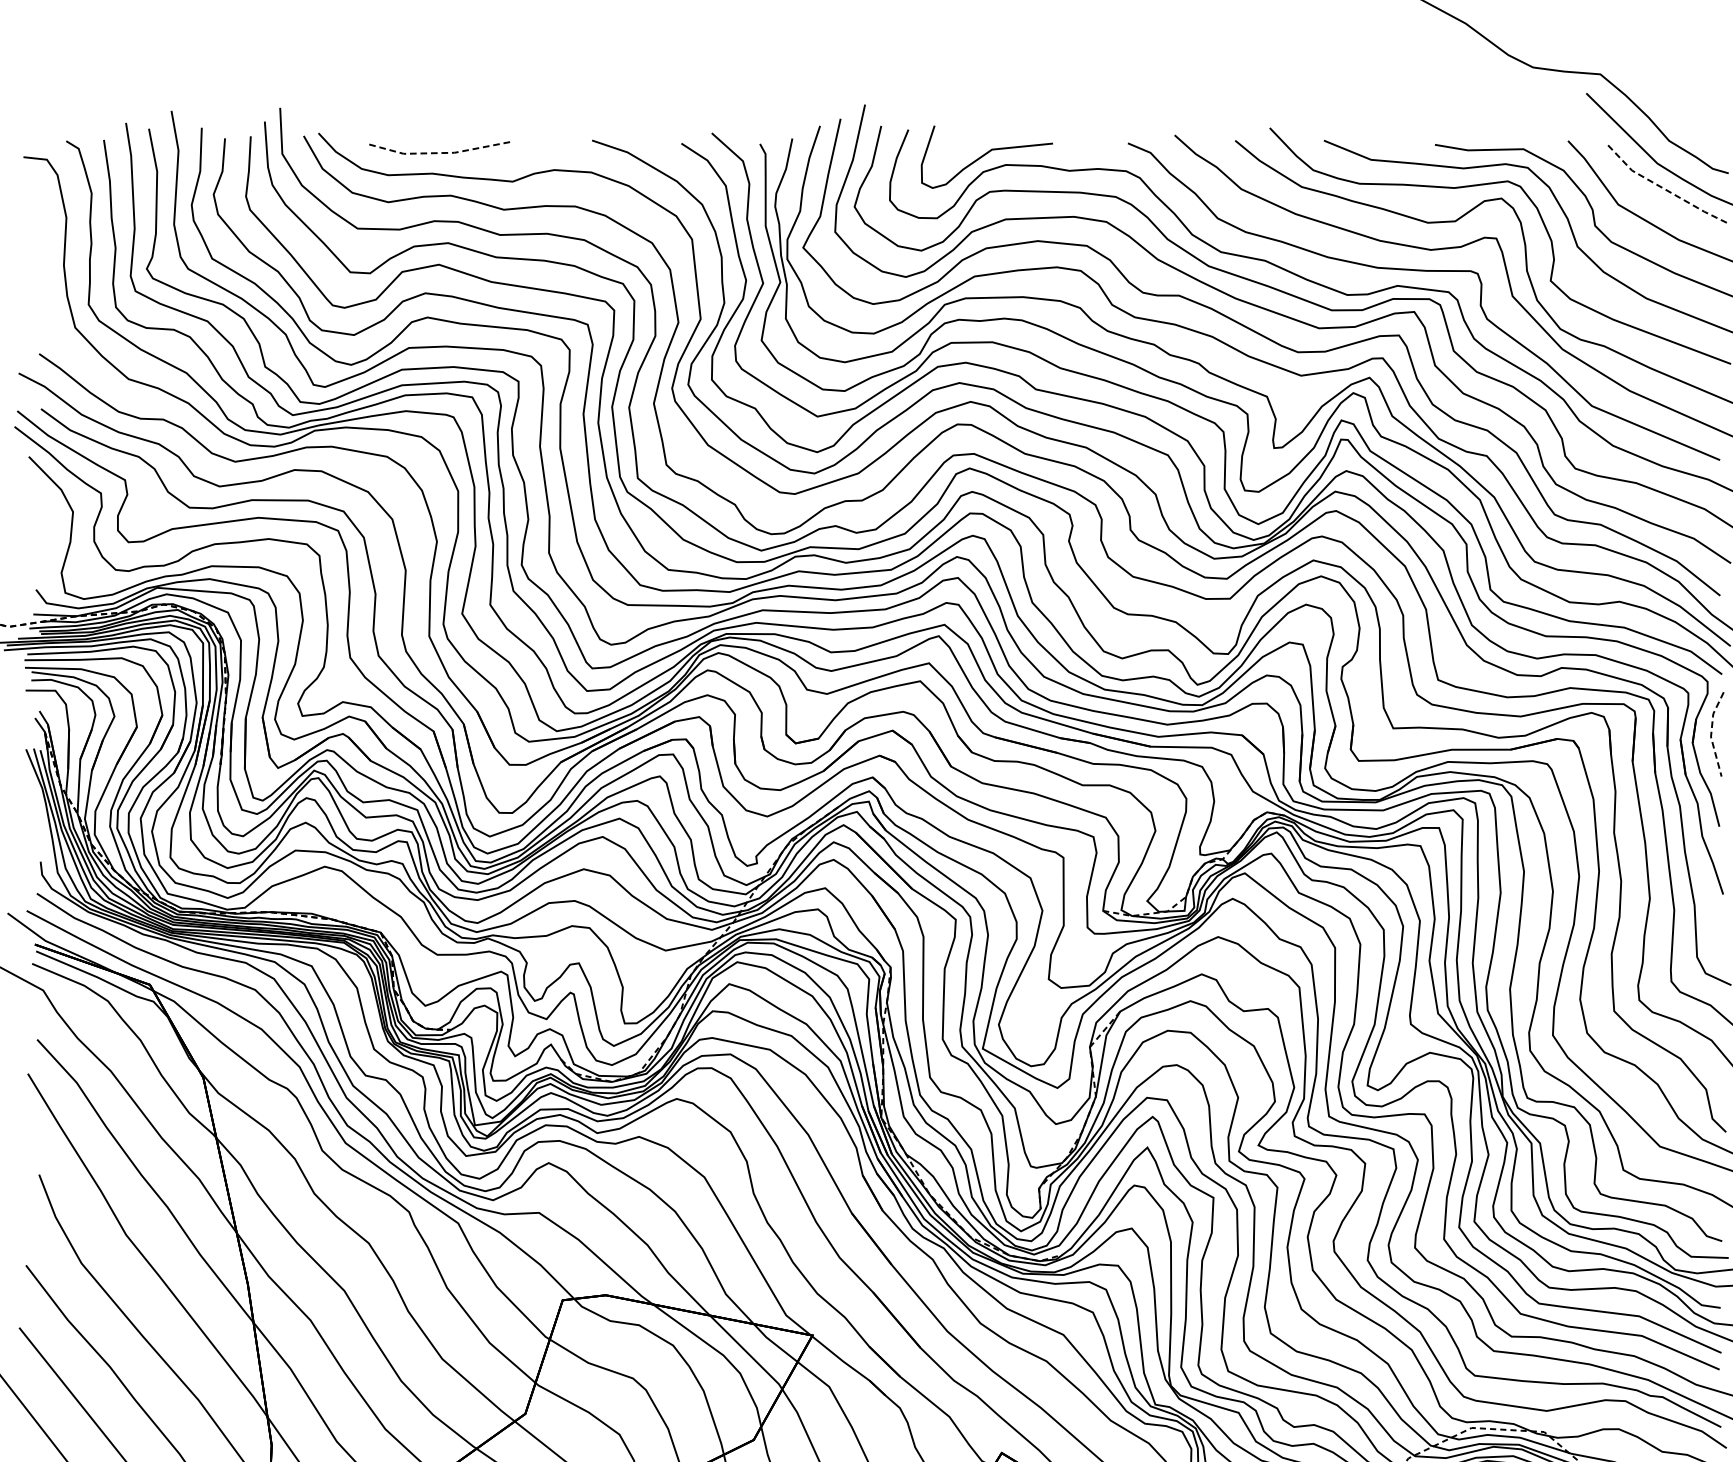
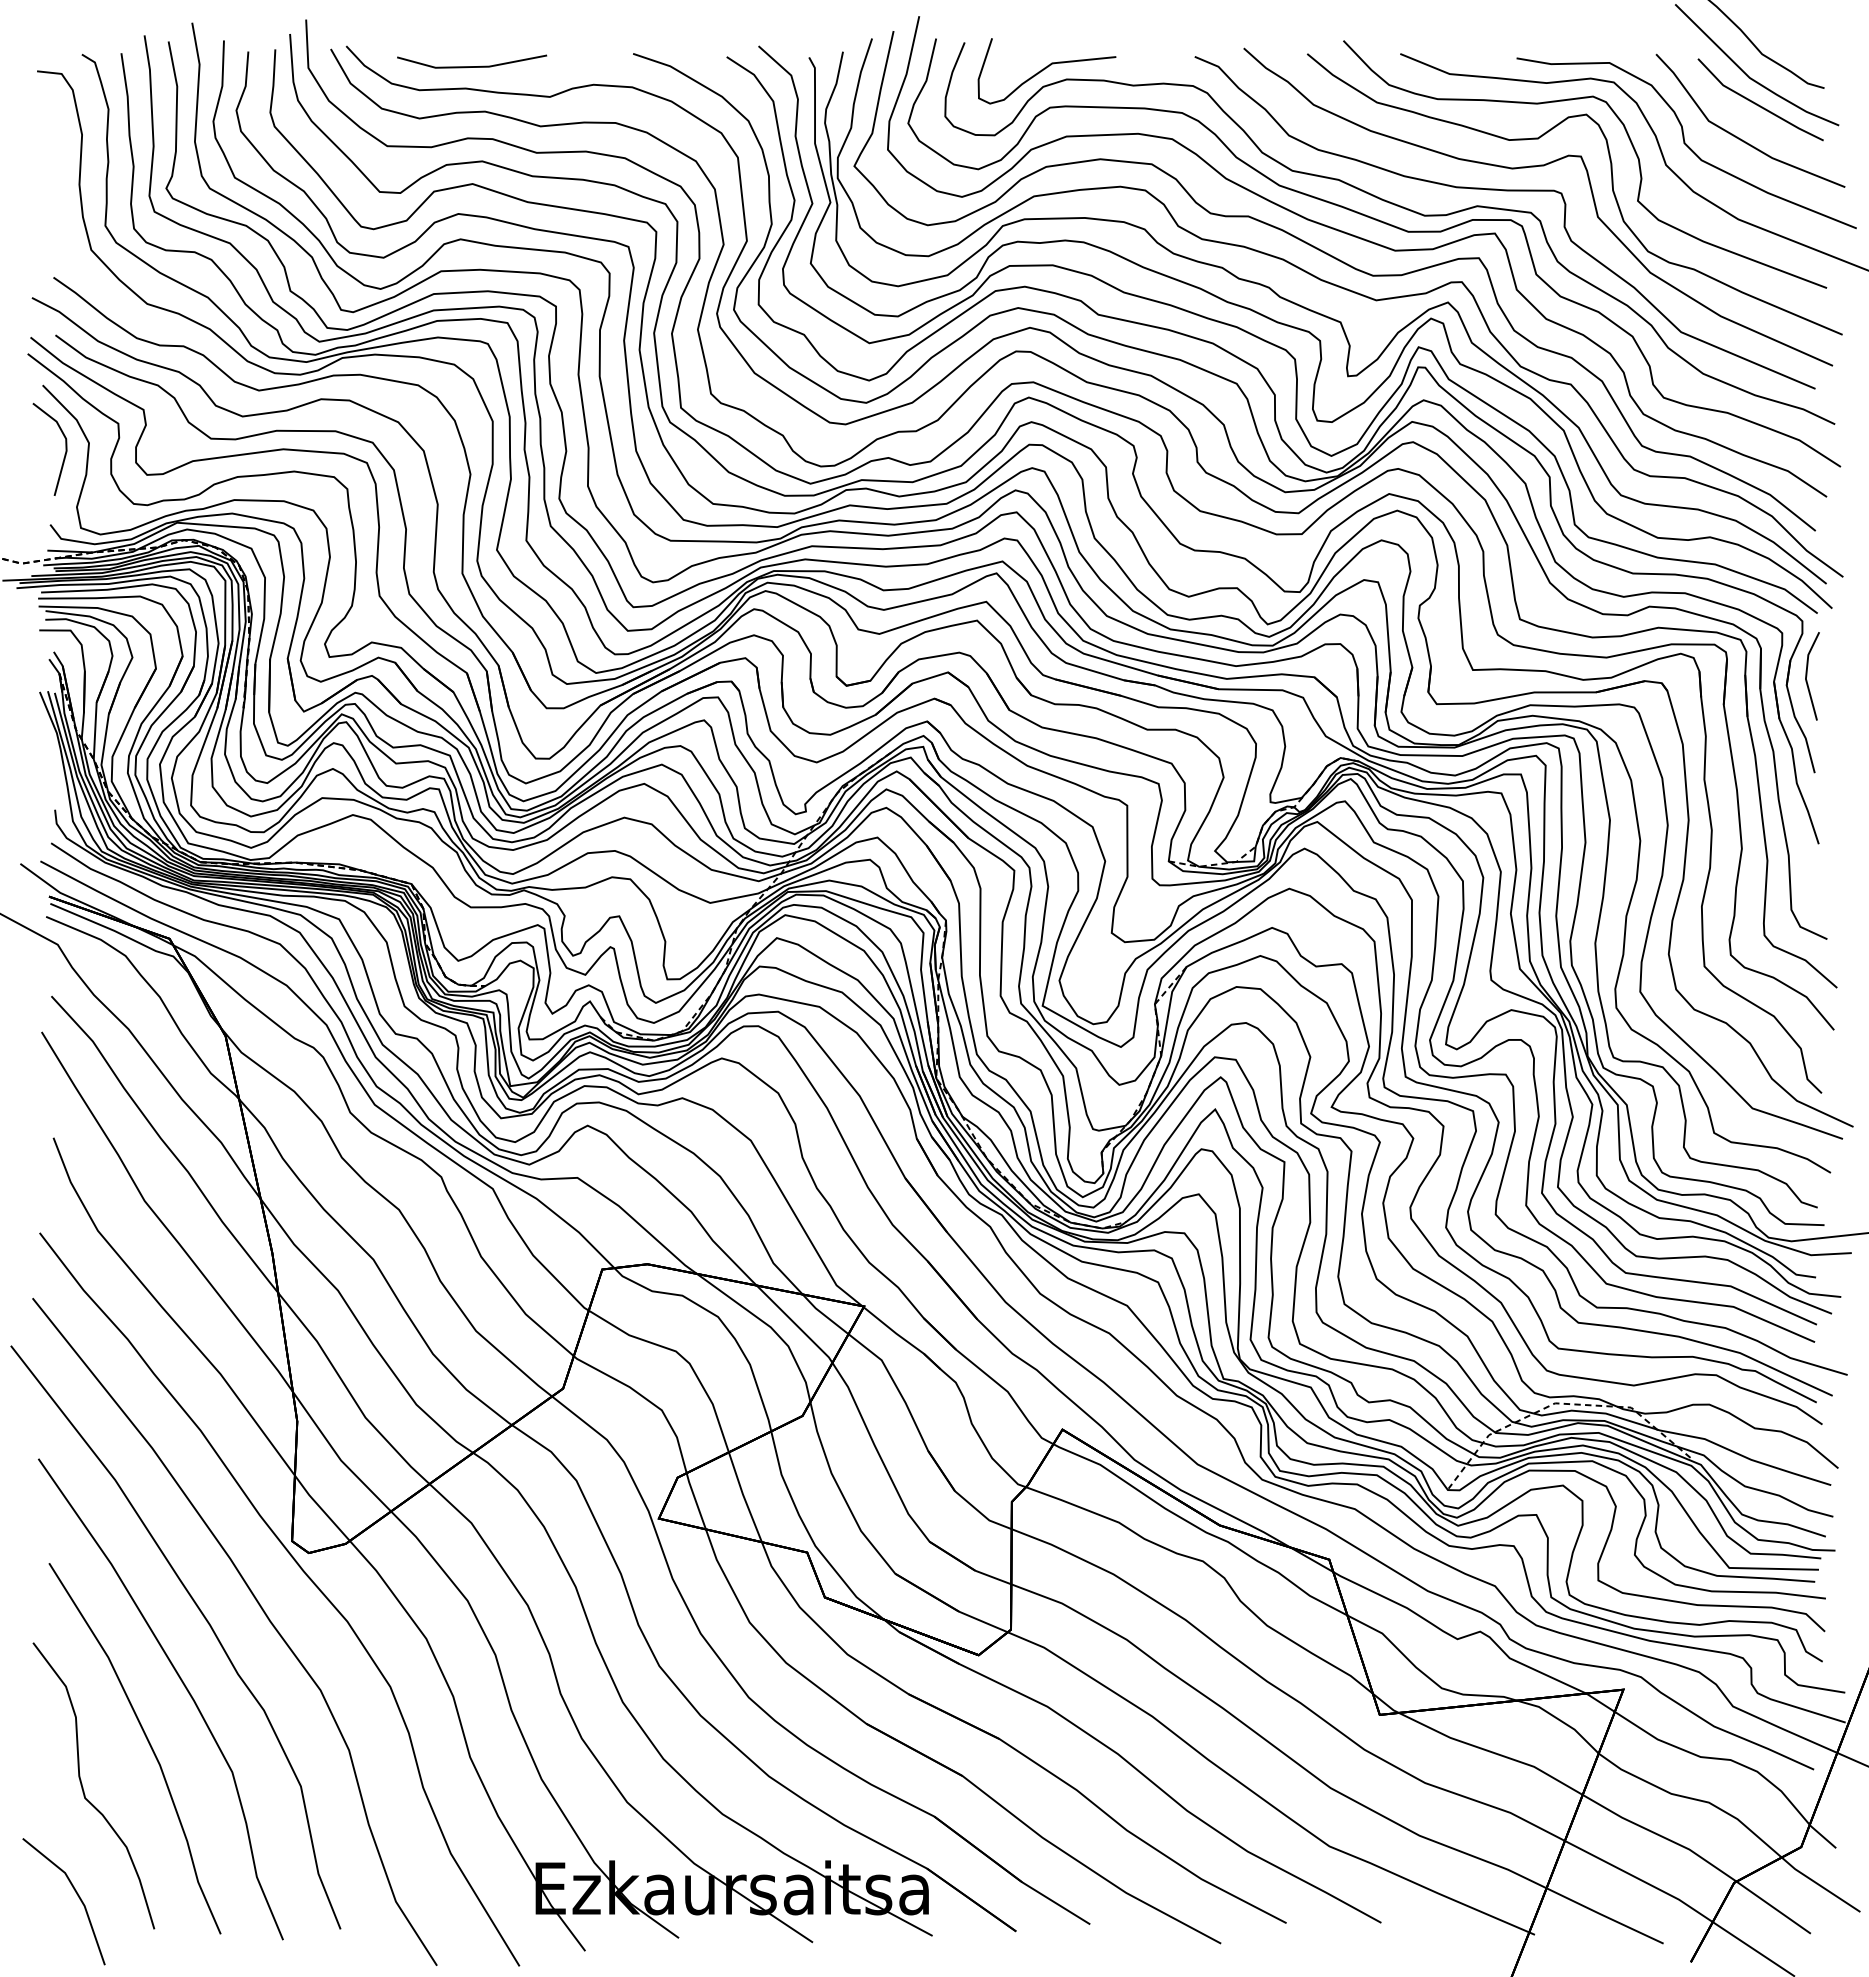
line: (438, 153) -> (472, 67), dashed -> solid
line: (1664, 188) -> (1757, 104), dashed -> solid
line: (49, 522) -> (64, 454), added
line: (1711, 733) -> (1806, 675), dashed -> solid

